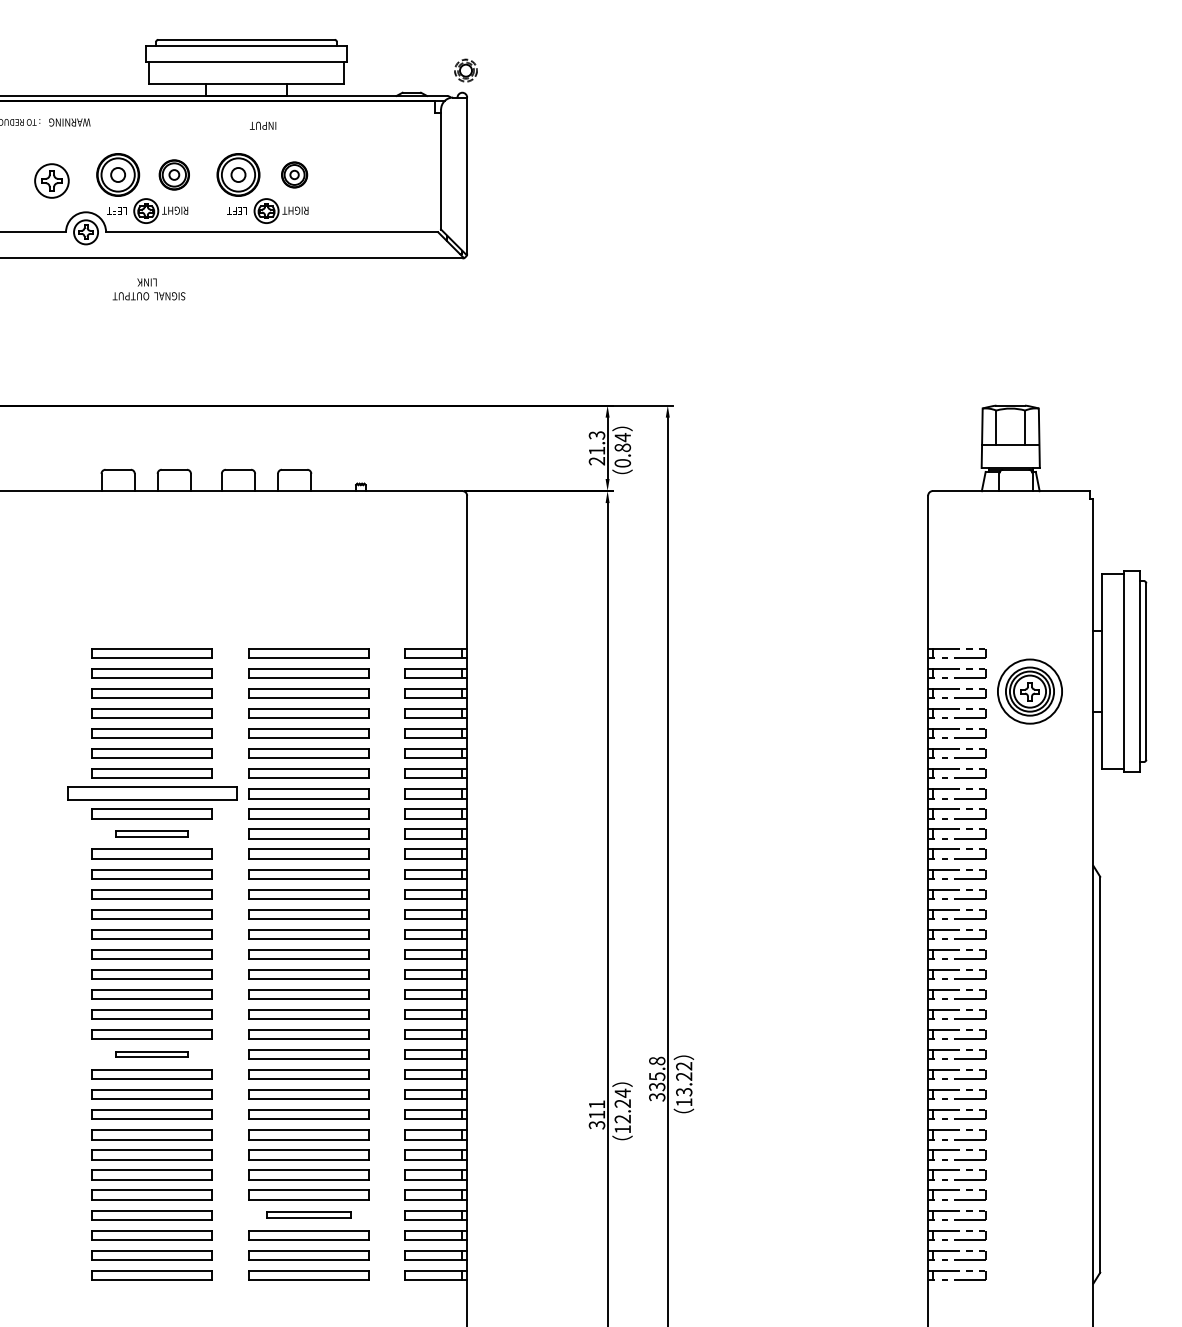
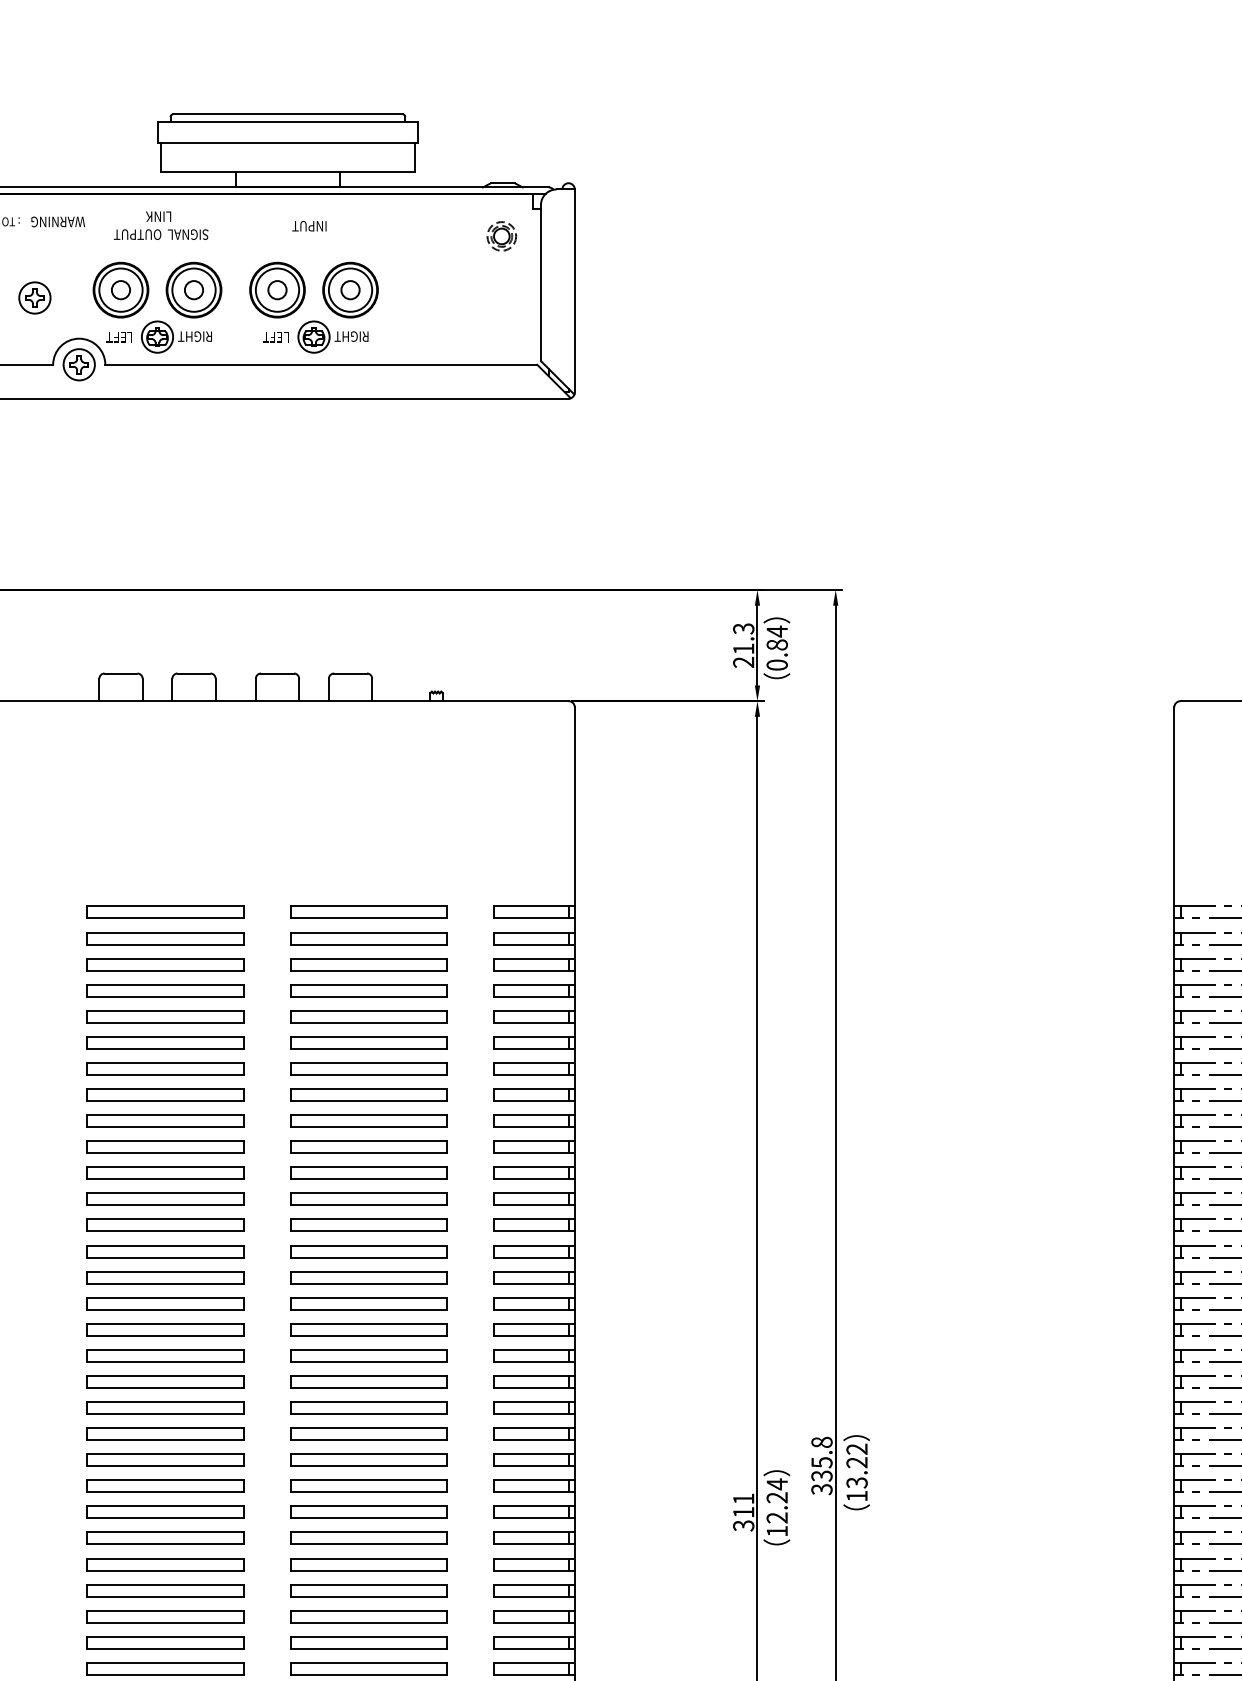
part: (465, 70) -> (501, 236), moved
part: (174, 174) -> (194, 289), size x1.43
part: (294, 174) -> (350, 289), size x1.67
part: (51, 180) -> (34, 297), size x0.71
text: (148, 289) -> (160, 225), moved
part: (151, 793) -> (164, 1094), size x0.71
part: (151, 833) -> (164, 1146), size x1.67
part: (151, 1054) -> (164, 1433), size x1.67
part: (308, 1215) -> (368, 1643), size x1.43

